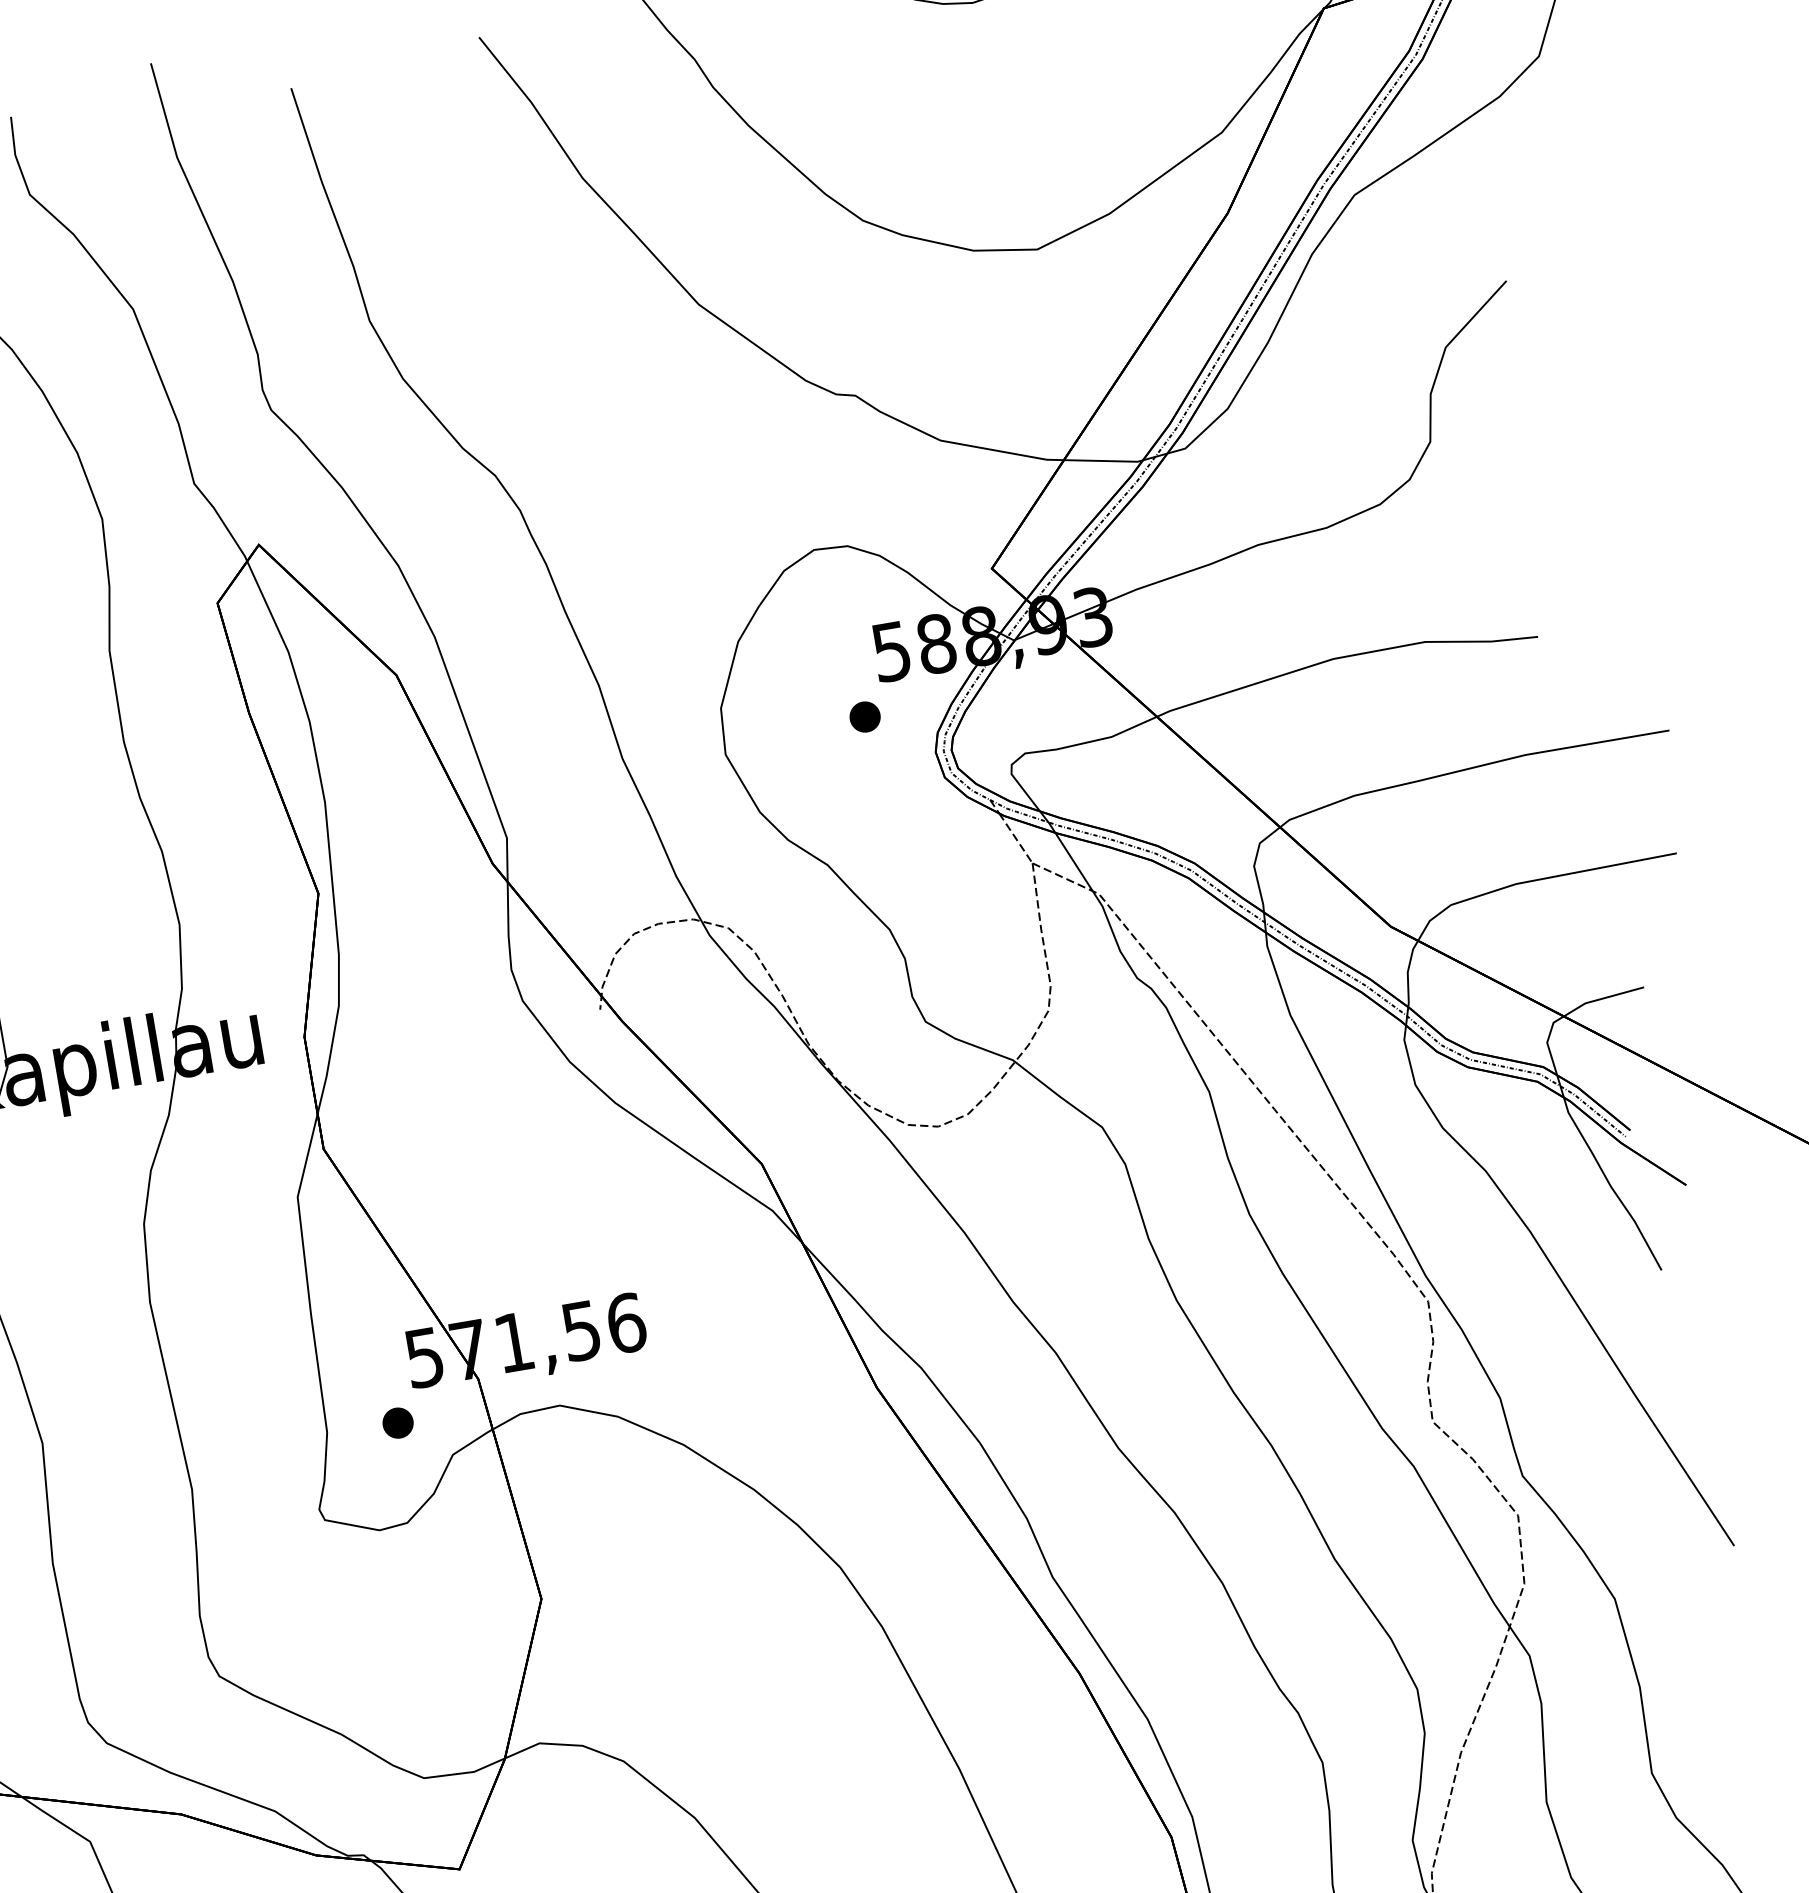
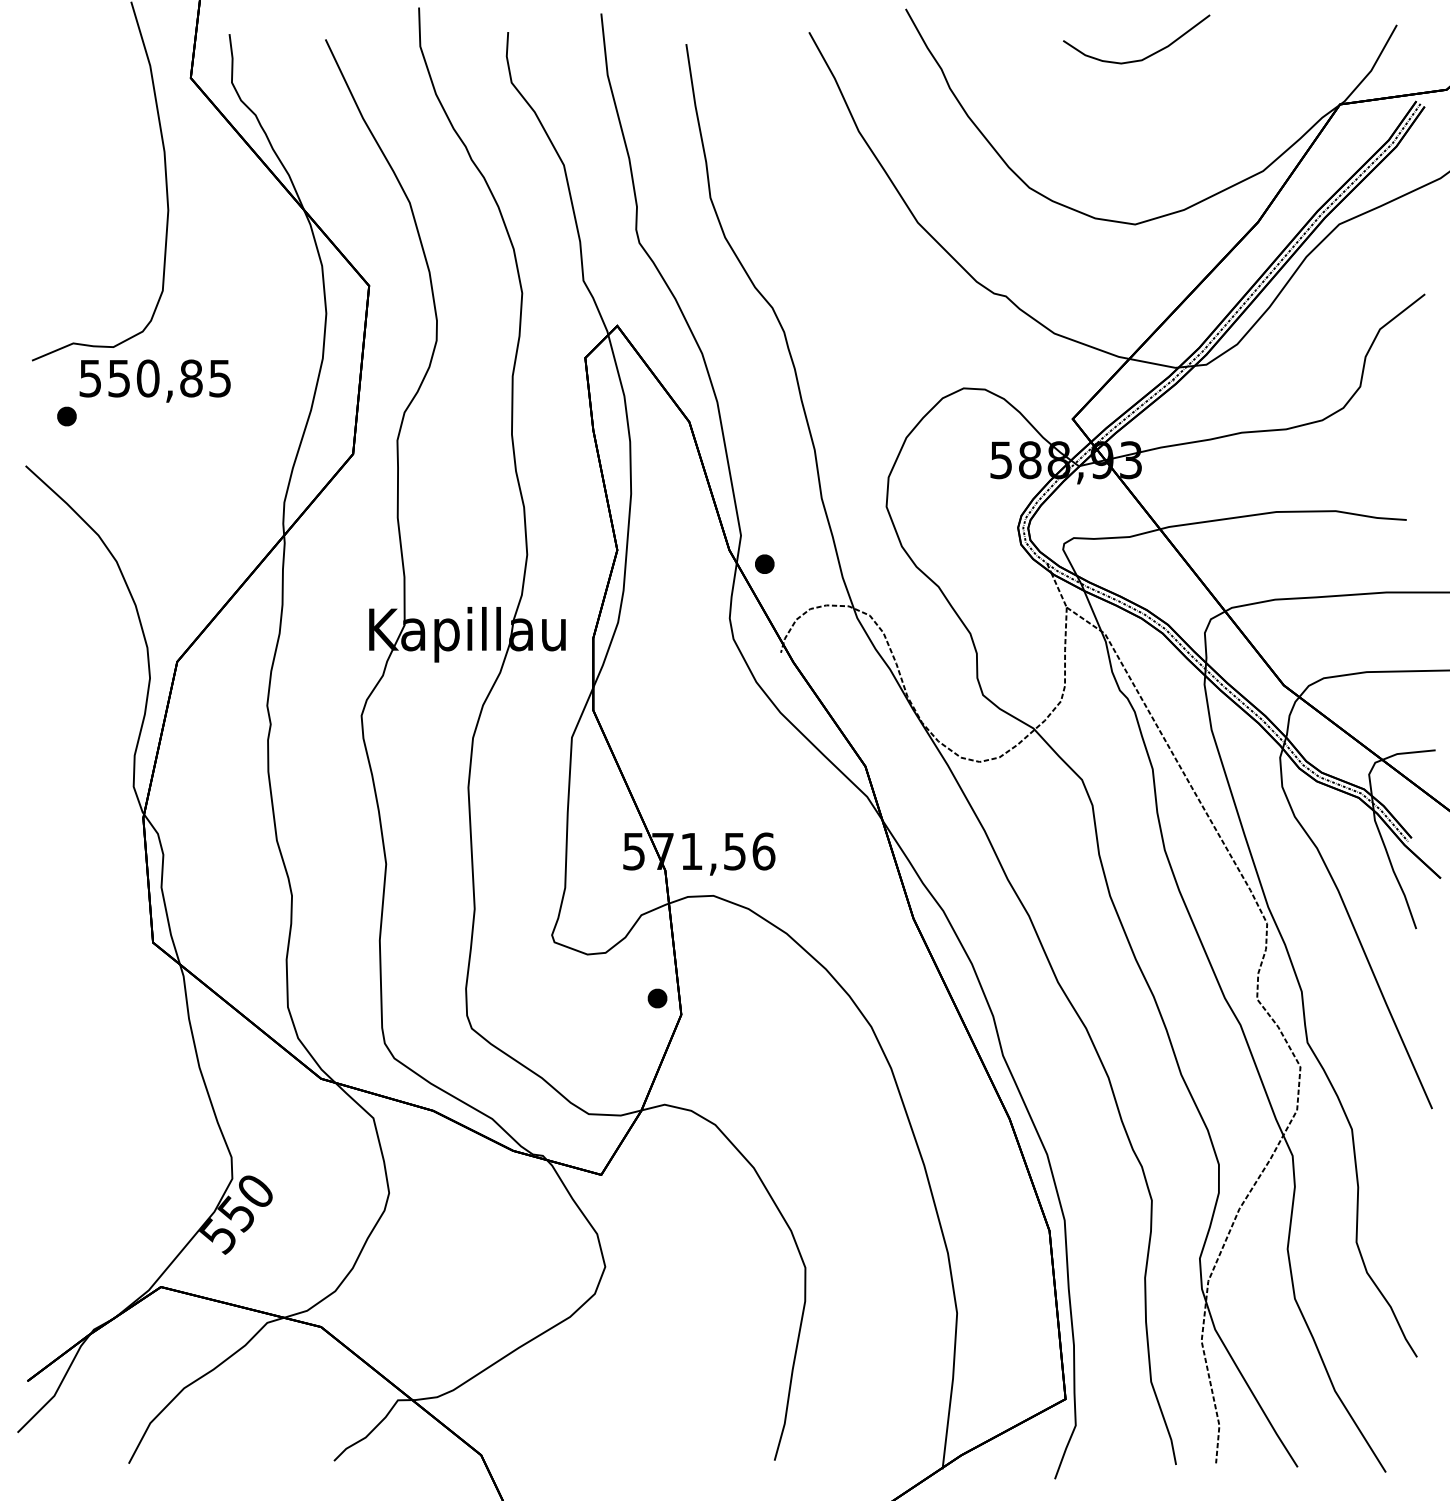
part: (864, 715) -> (764, 563), moved
part: (398, 1423) -> (657, 998), moved

